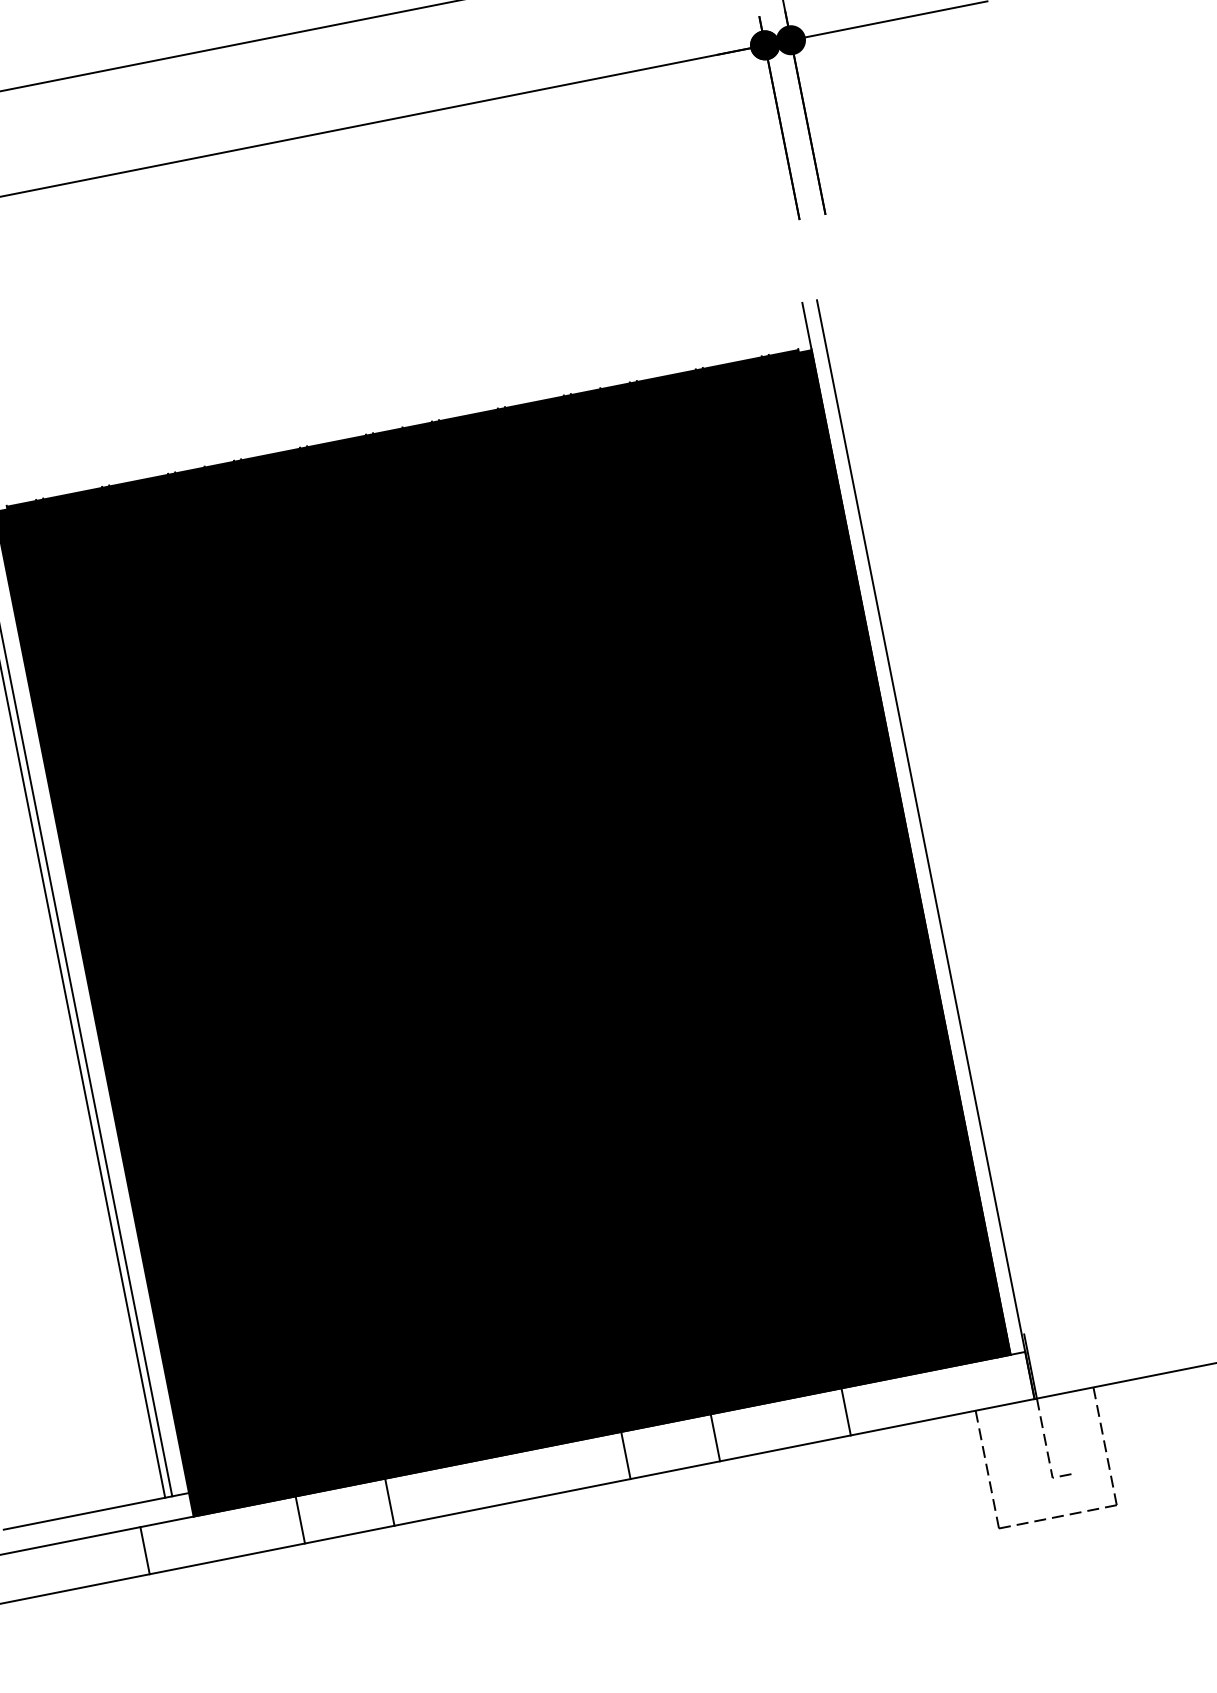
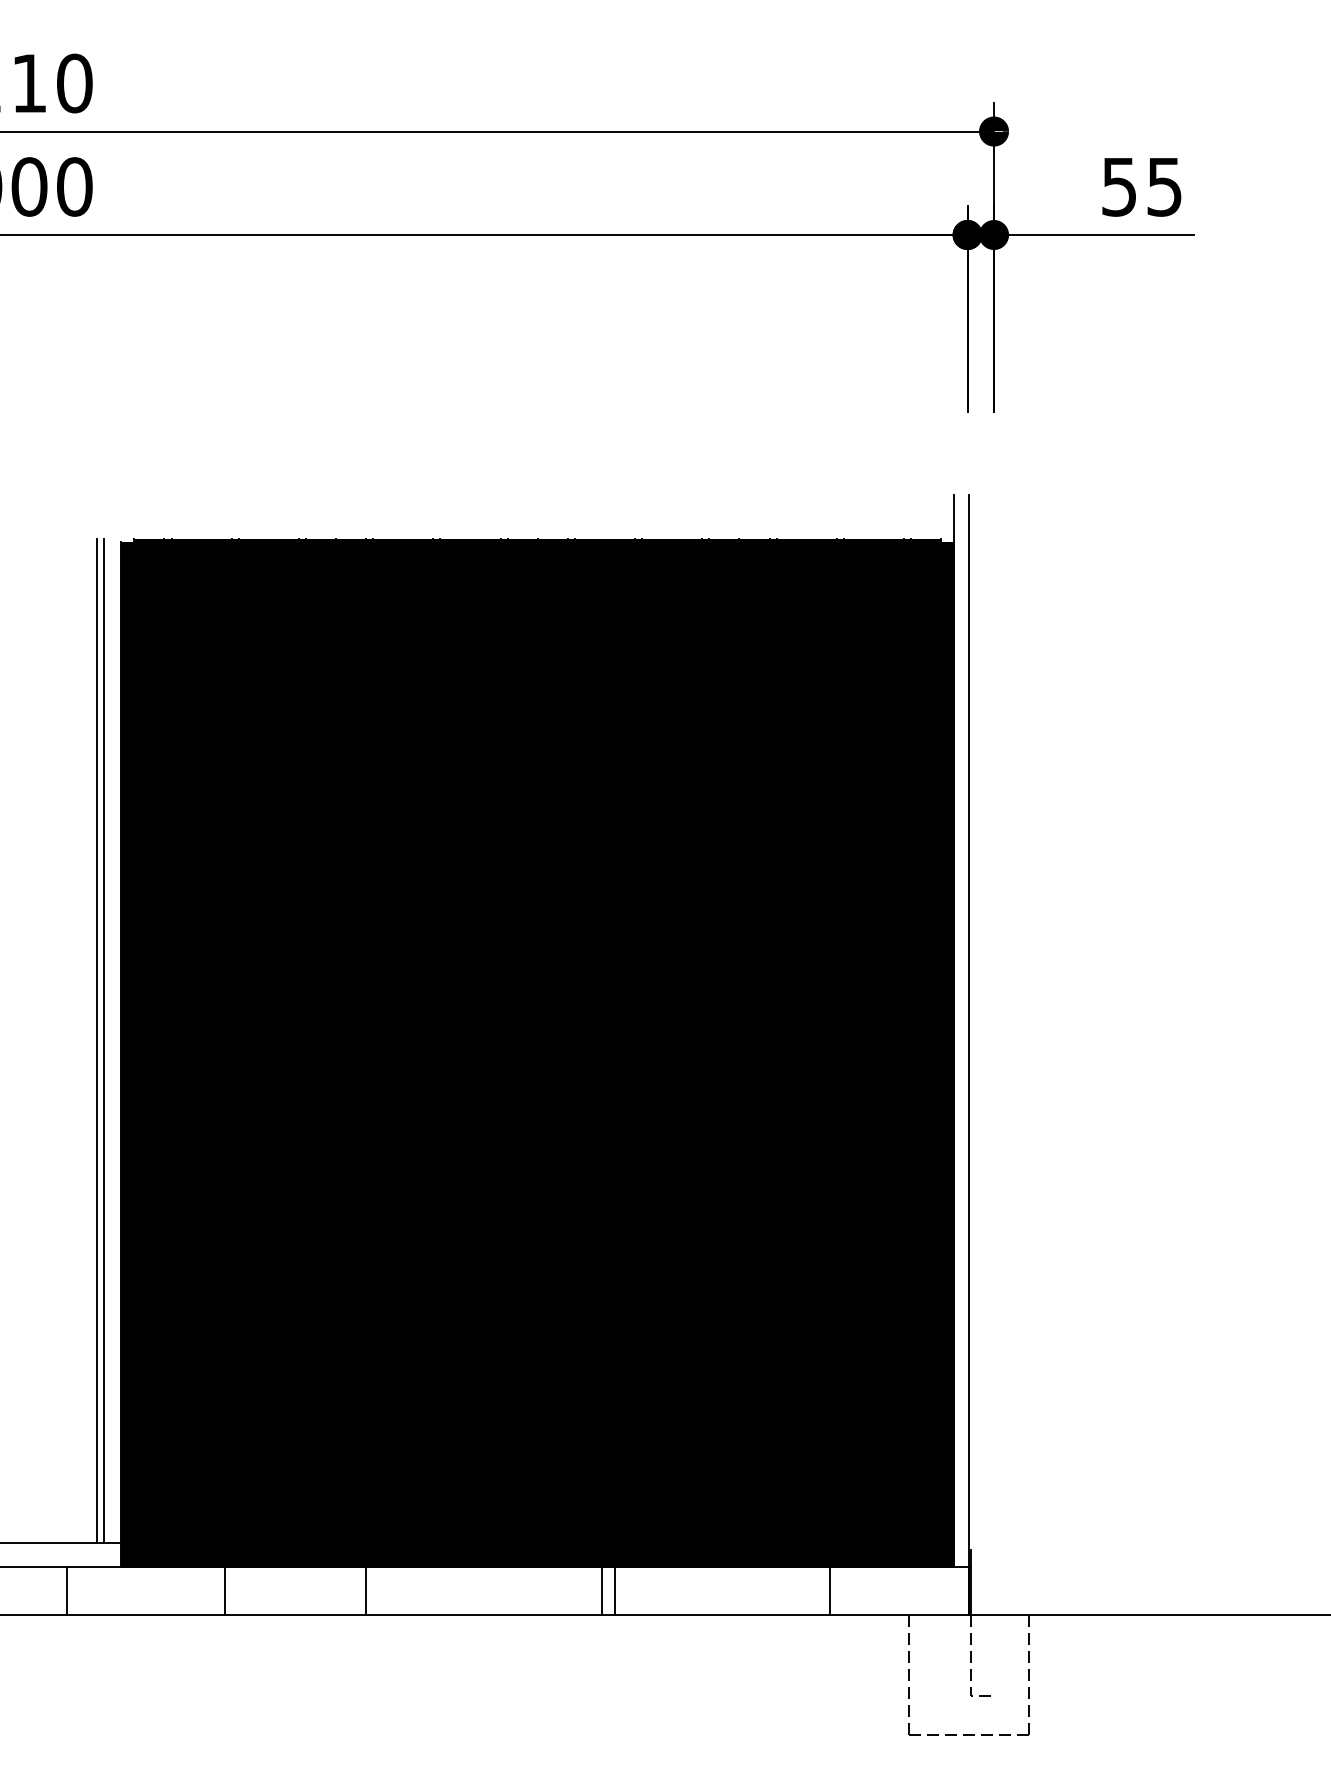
line: (845, 1412) -> (829, 1591), moved
line: (715, 1438) -> (602, 1591), moved
line: (626, 1455) -> (615, 1591), moved
line: (389, 1502) -> (365, 1591), moved

